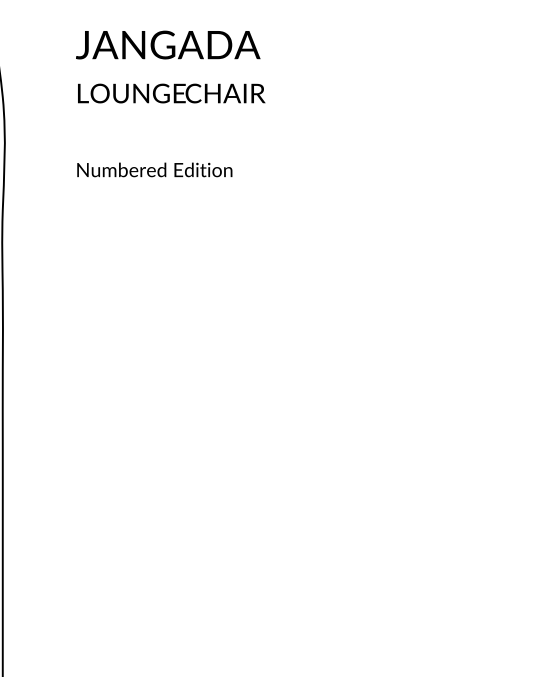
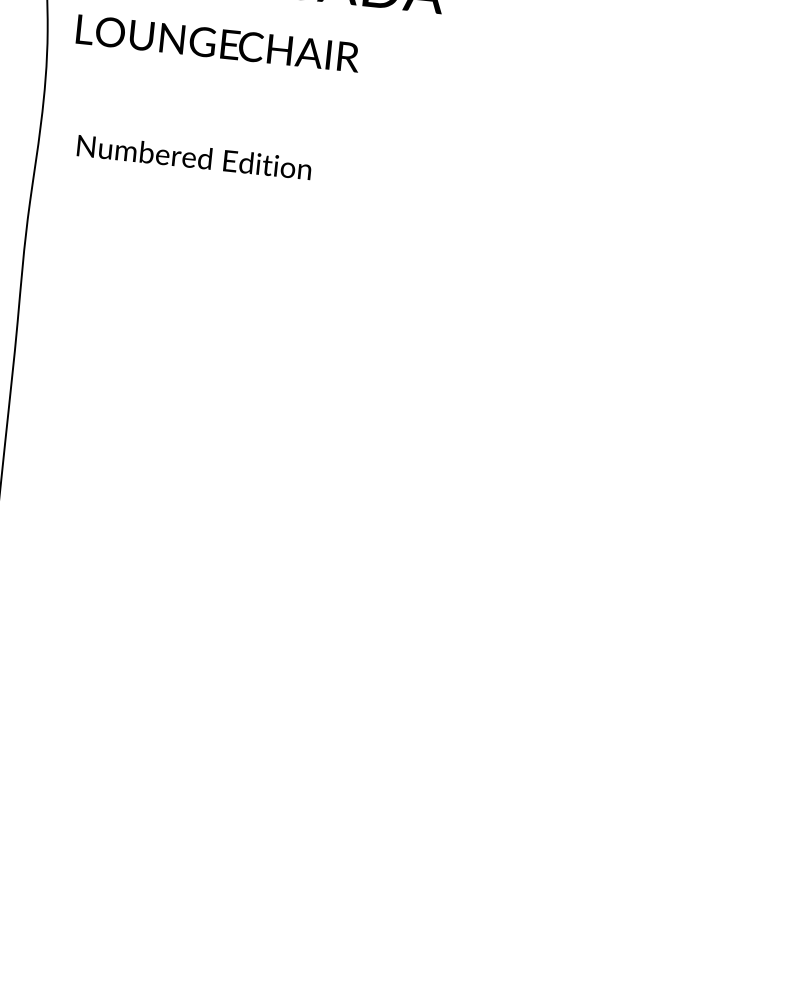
text: (171, 93) -> (217, 43), moved
text: (154, 169) -> (194, 156), moved

